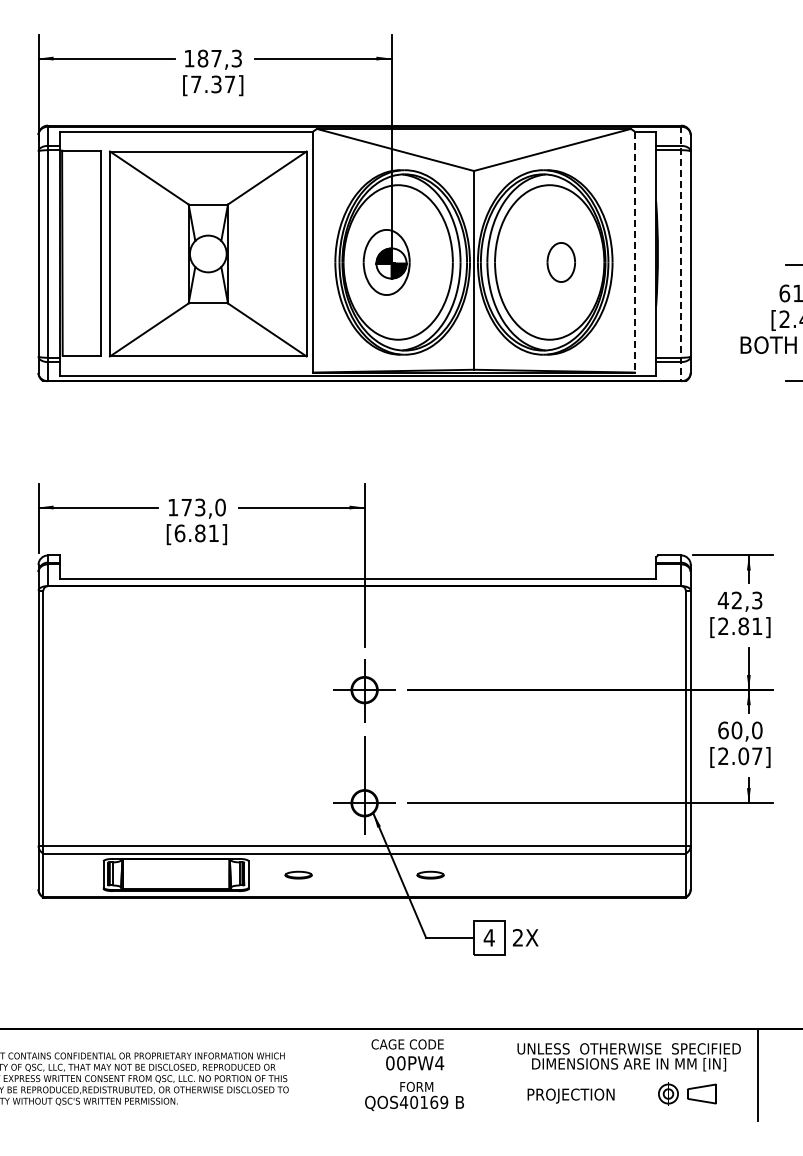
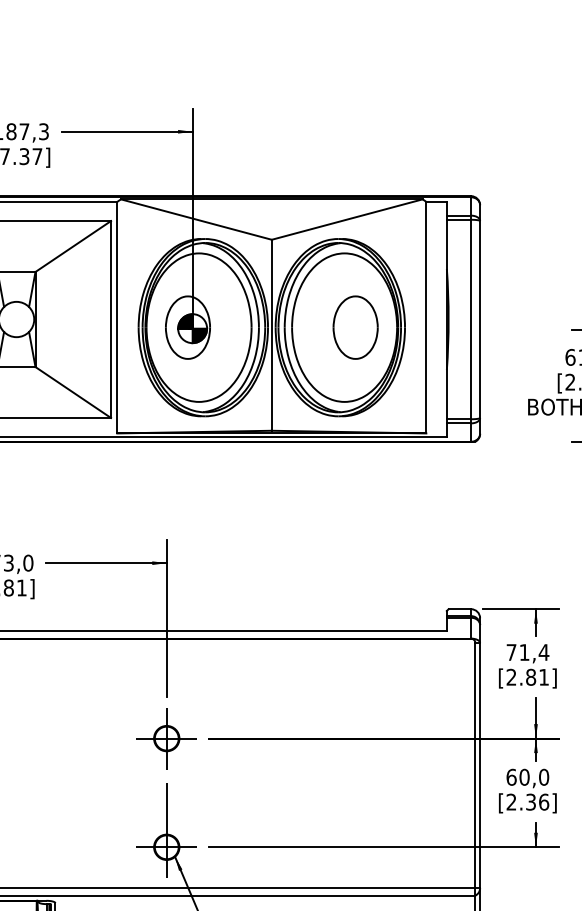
line: (634, 252) -> (426, 318), dashed -> solid
line: (681, 253) -> (471, 319), dashed -> solid
part: (561, 262) -> (355, 327), size x1.67
text: (739, 600) -> (526, 652), 42,3 -> 71,4
text: (750, 756) -> (537, 802), [2.07] -> [2.36]

